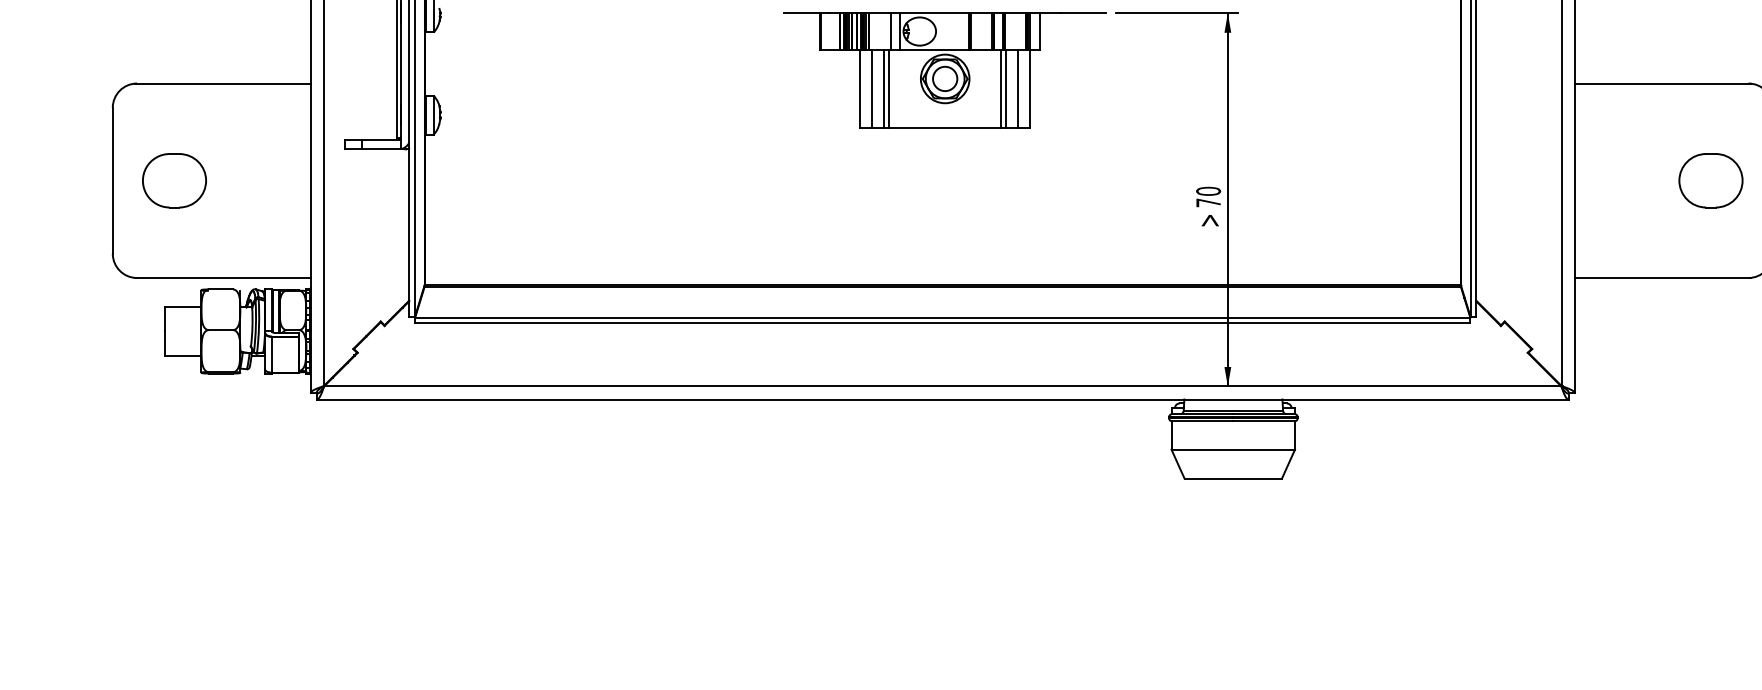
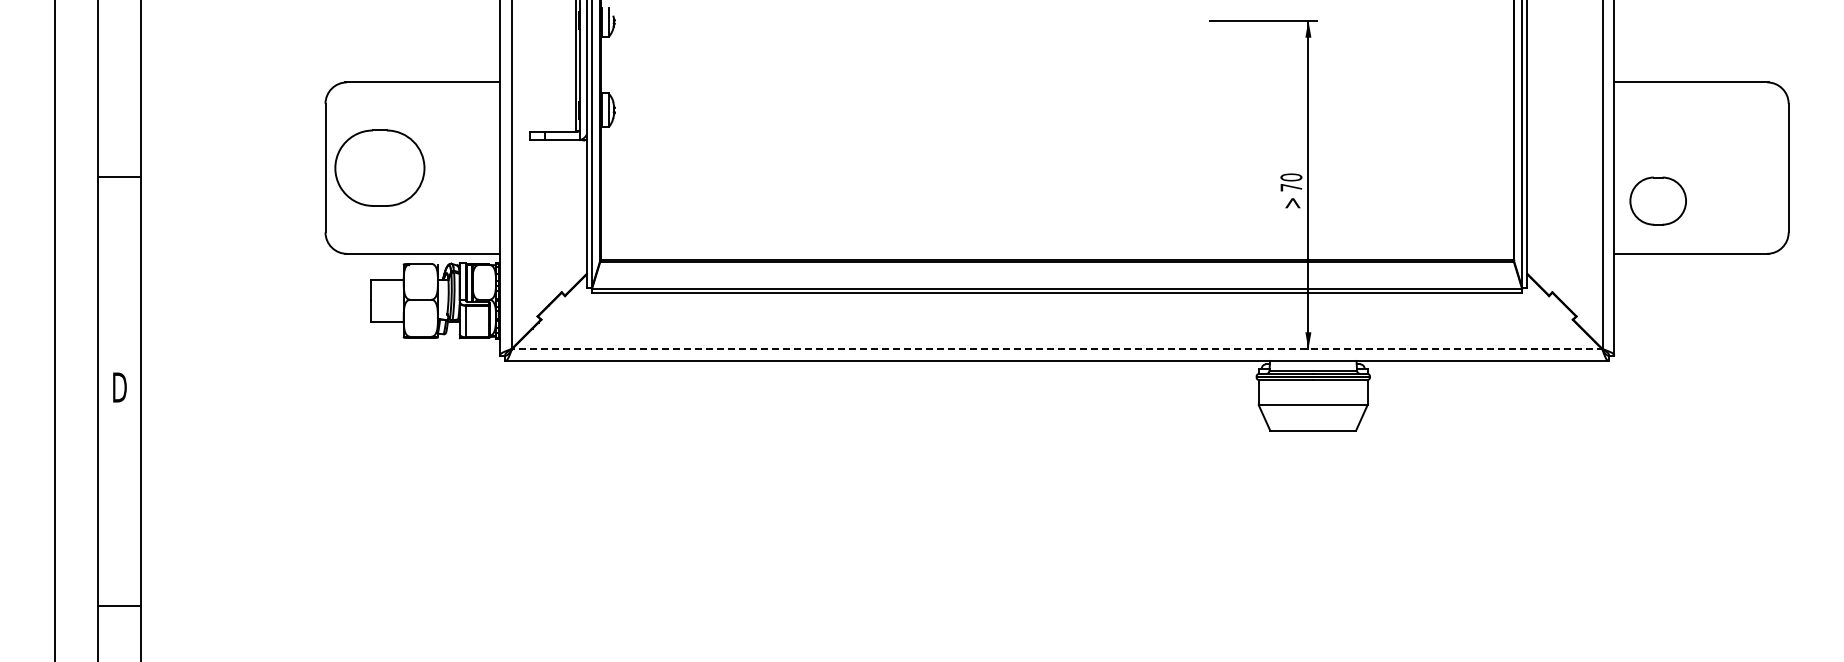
part: (944, 70) -> (1058, 70), removed
part: (174, 180) -> (379, 167), size x1.6
part: (1710, 180) -> (1657, 200), moved
line: (943, 386) -> (1057, 349), solid -> dashed

